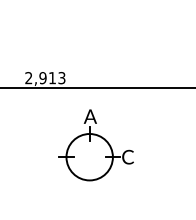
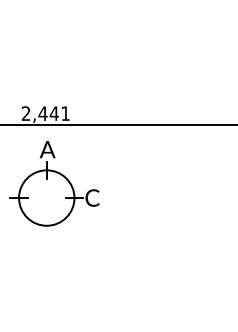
text: (51, 78) -> (53, 113), 2,913 -> 2,441
part: (96, 145) -> (54, 183), moved

